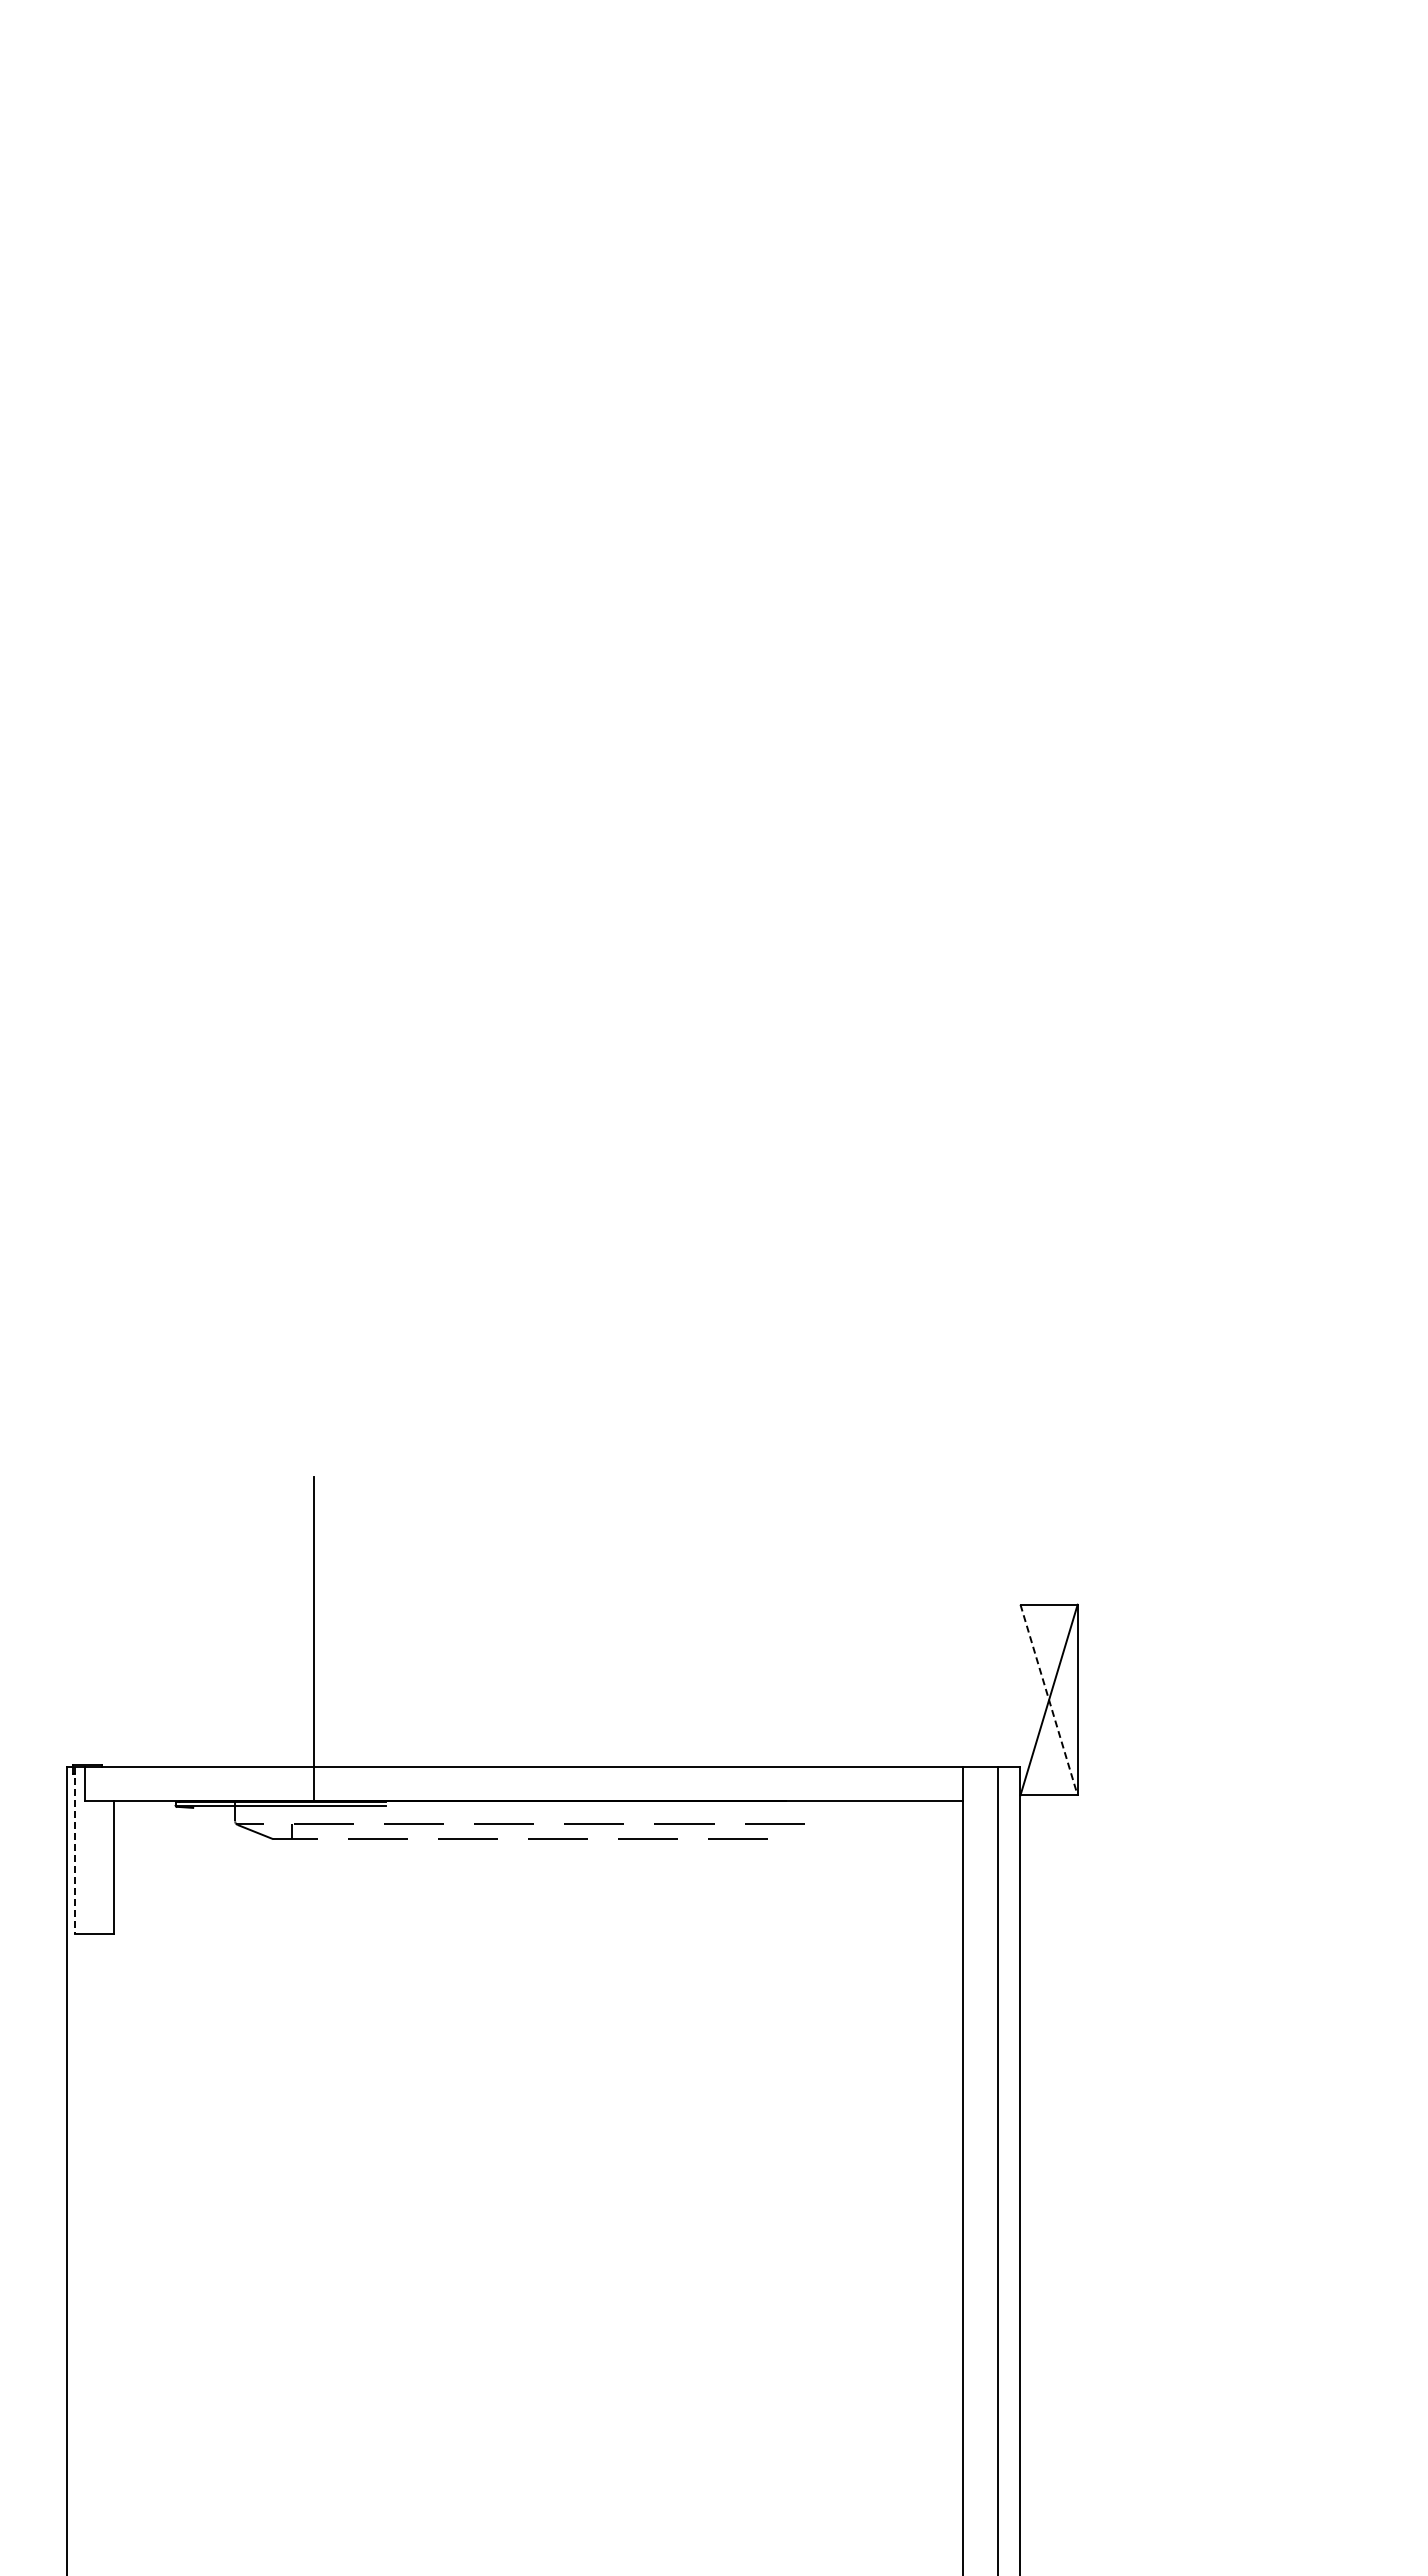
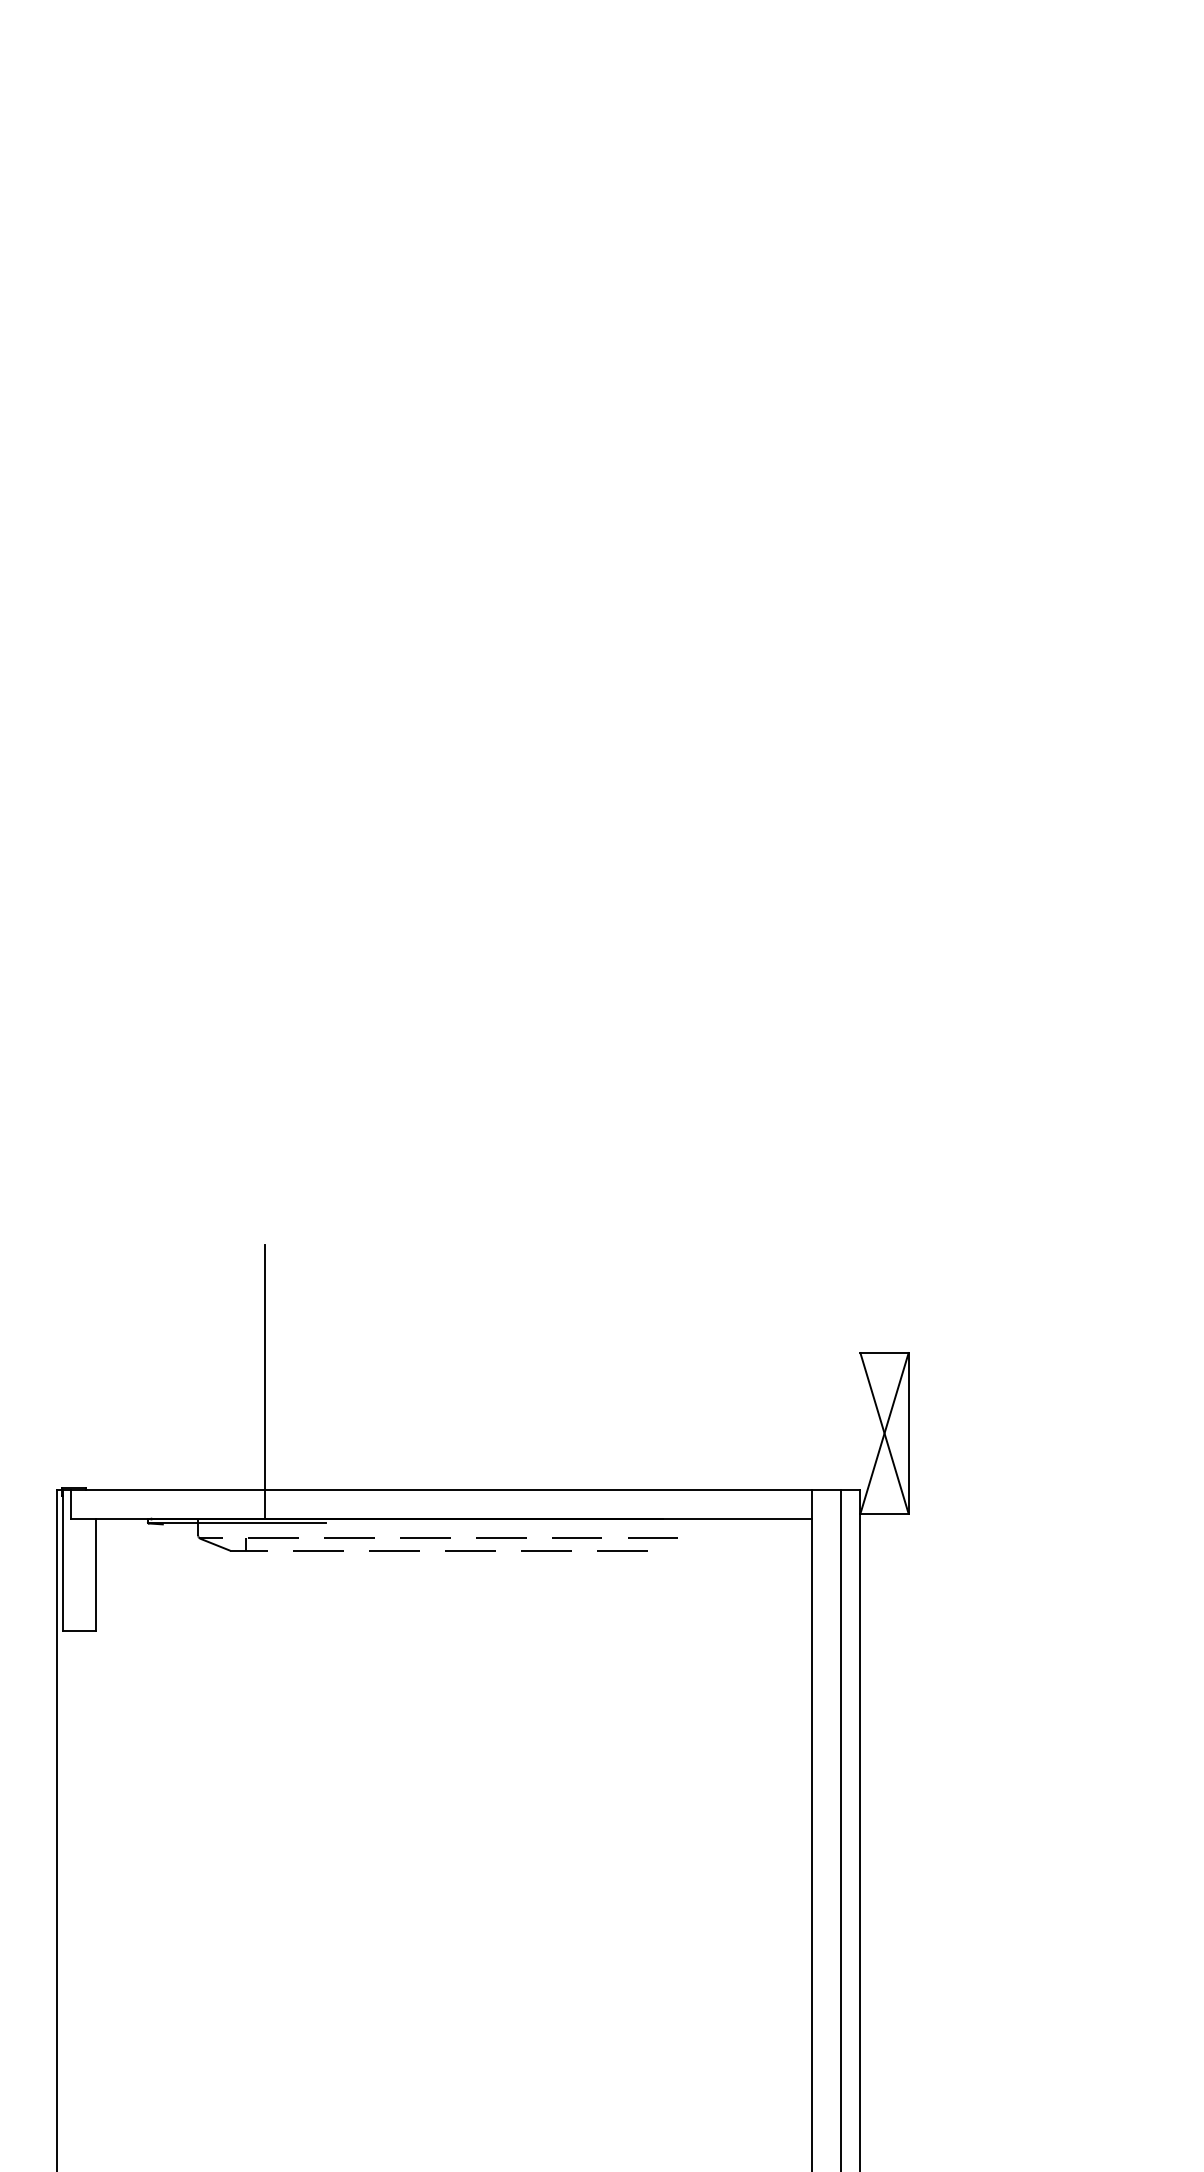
line: (1049, 1700) -> (884, 1433), dashed -> solid
line: (75, 1850) -> (63, 1560), dashed -> solid

